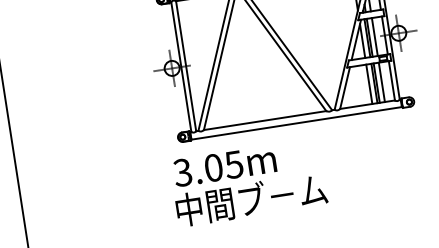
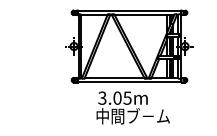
text: (247, 182) -> (132, 107), moved

